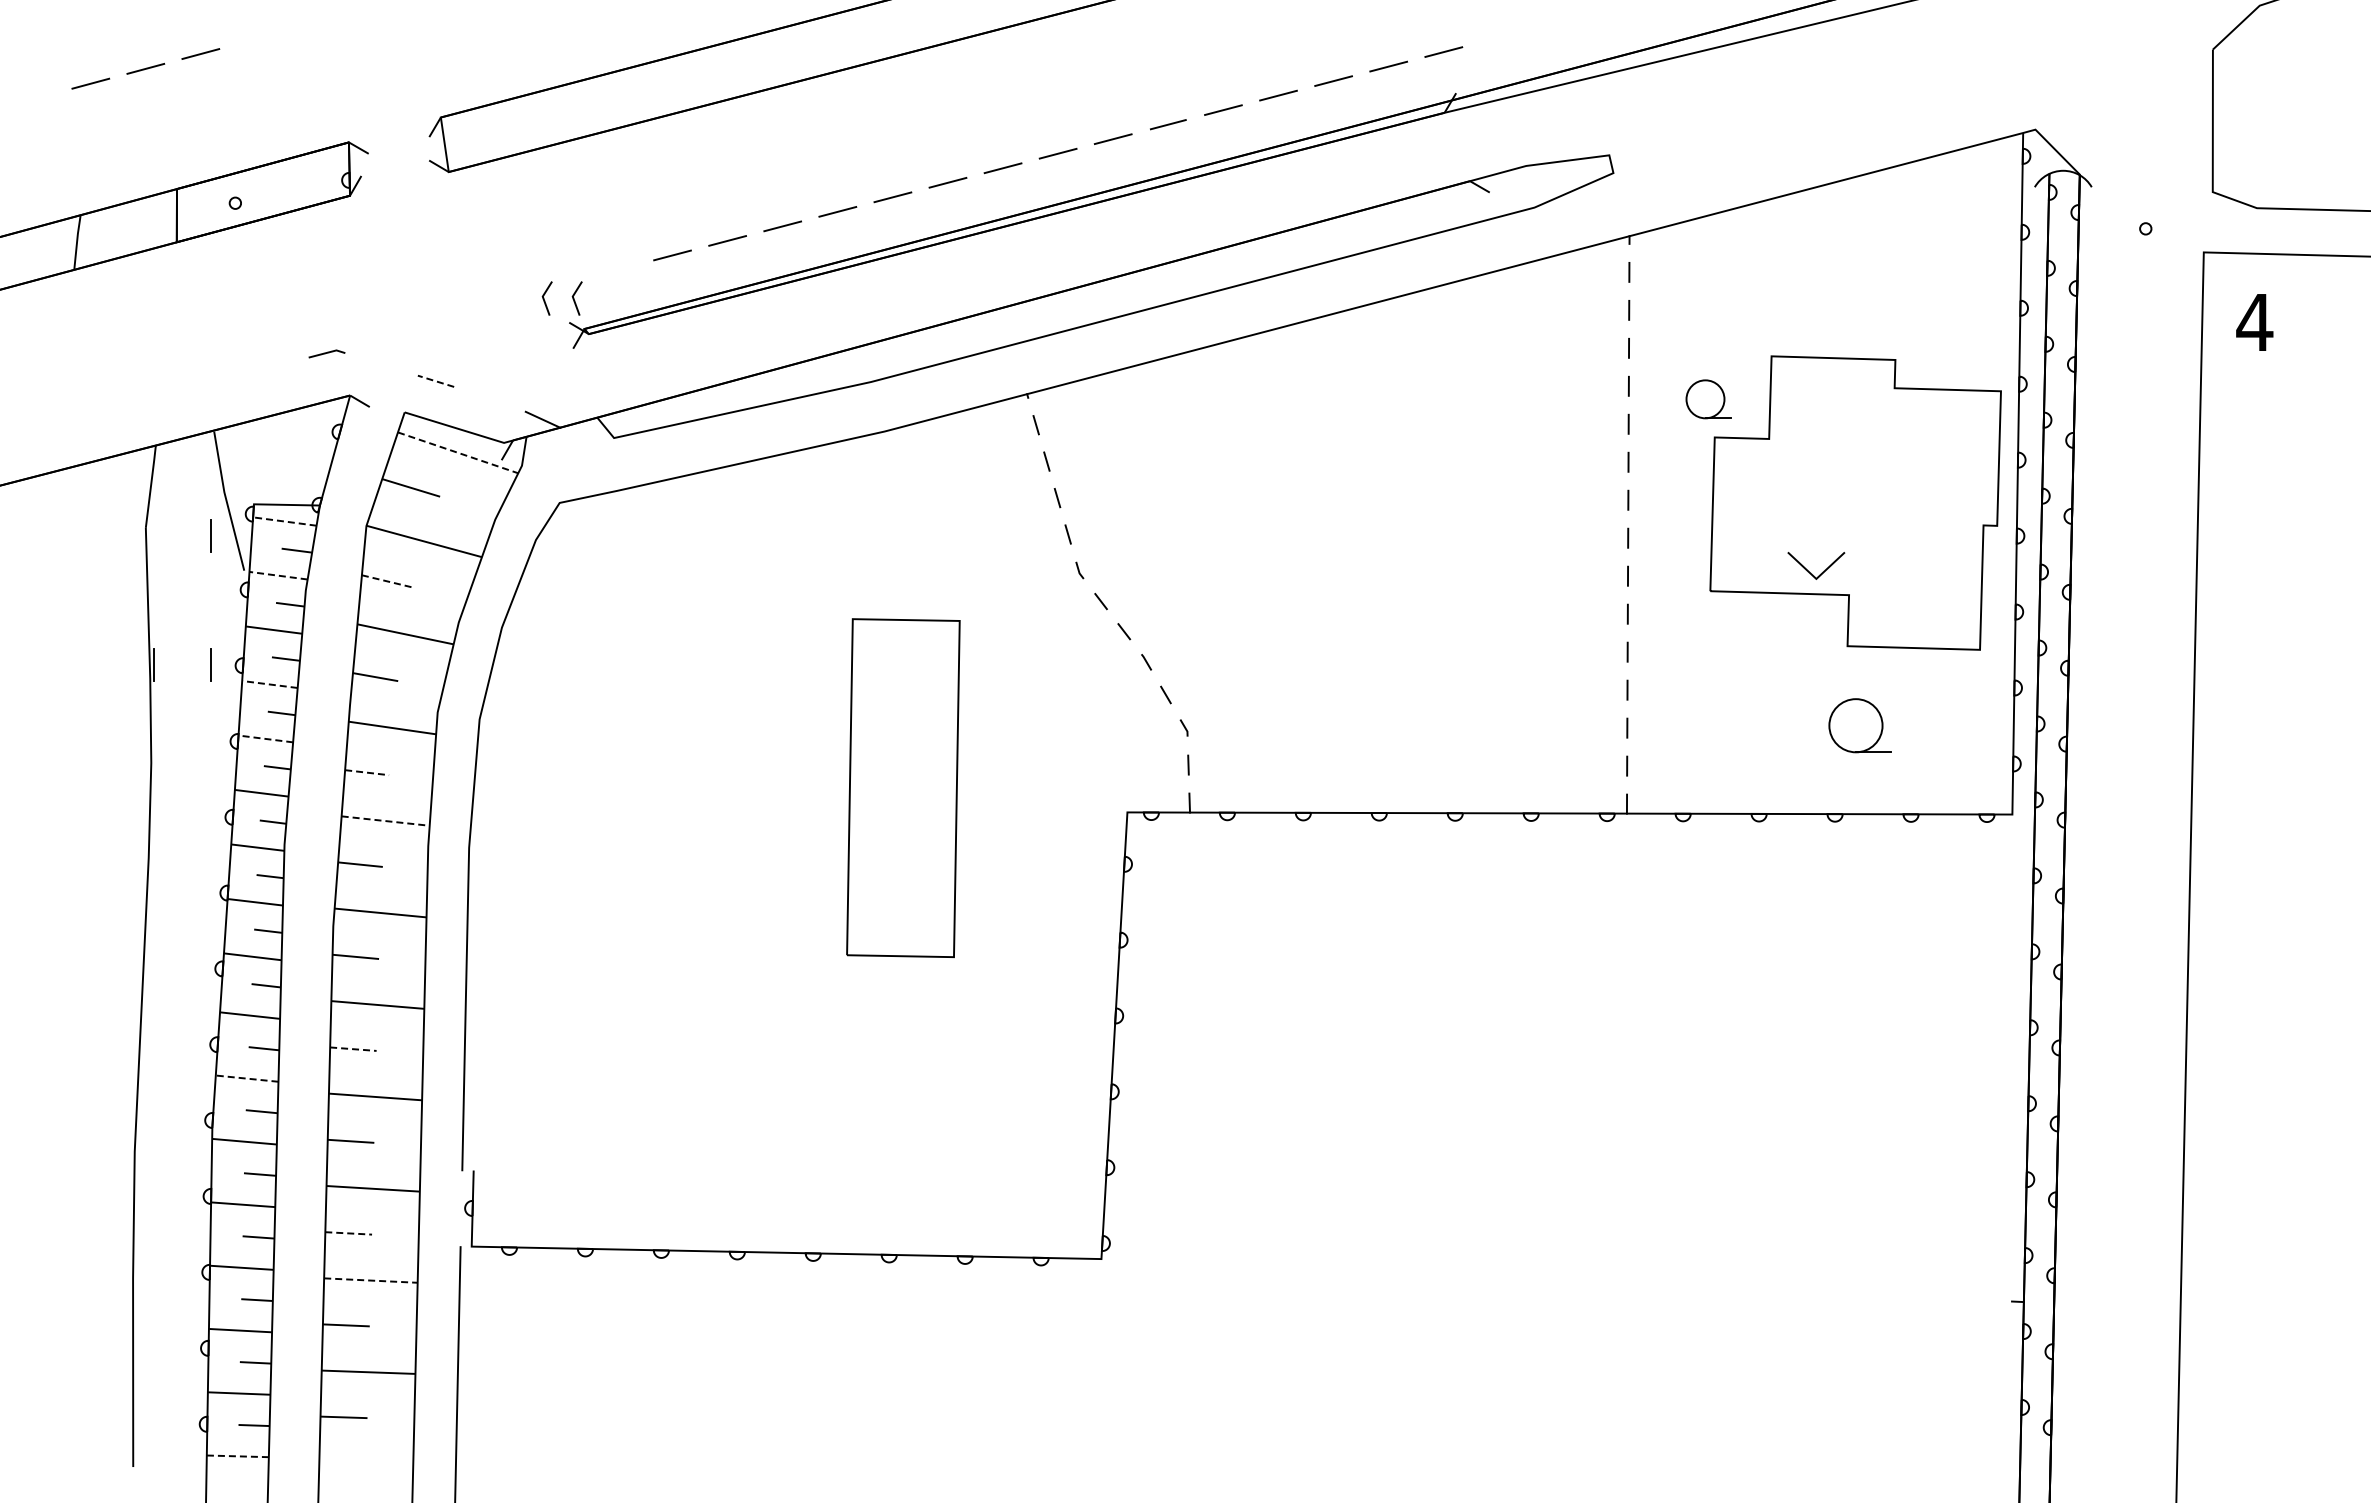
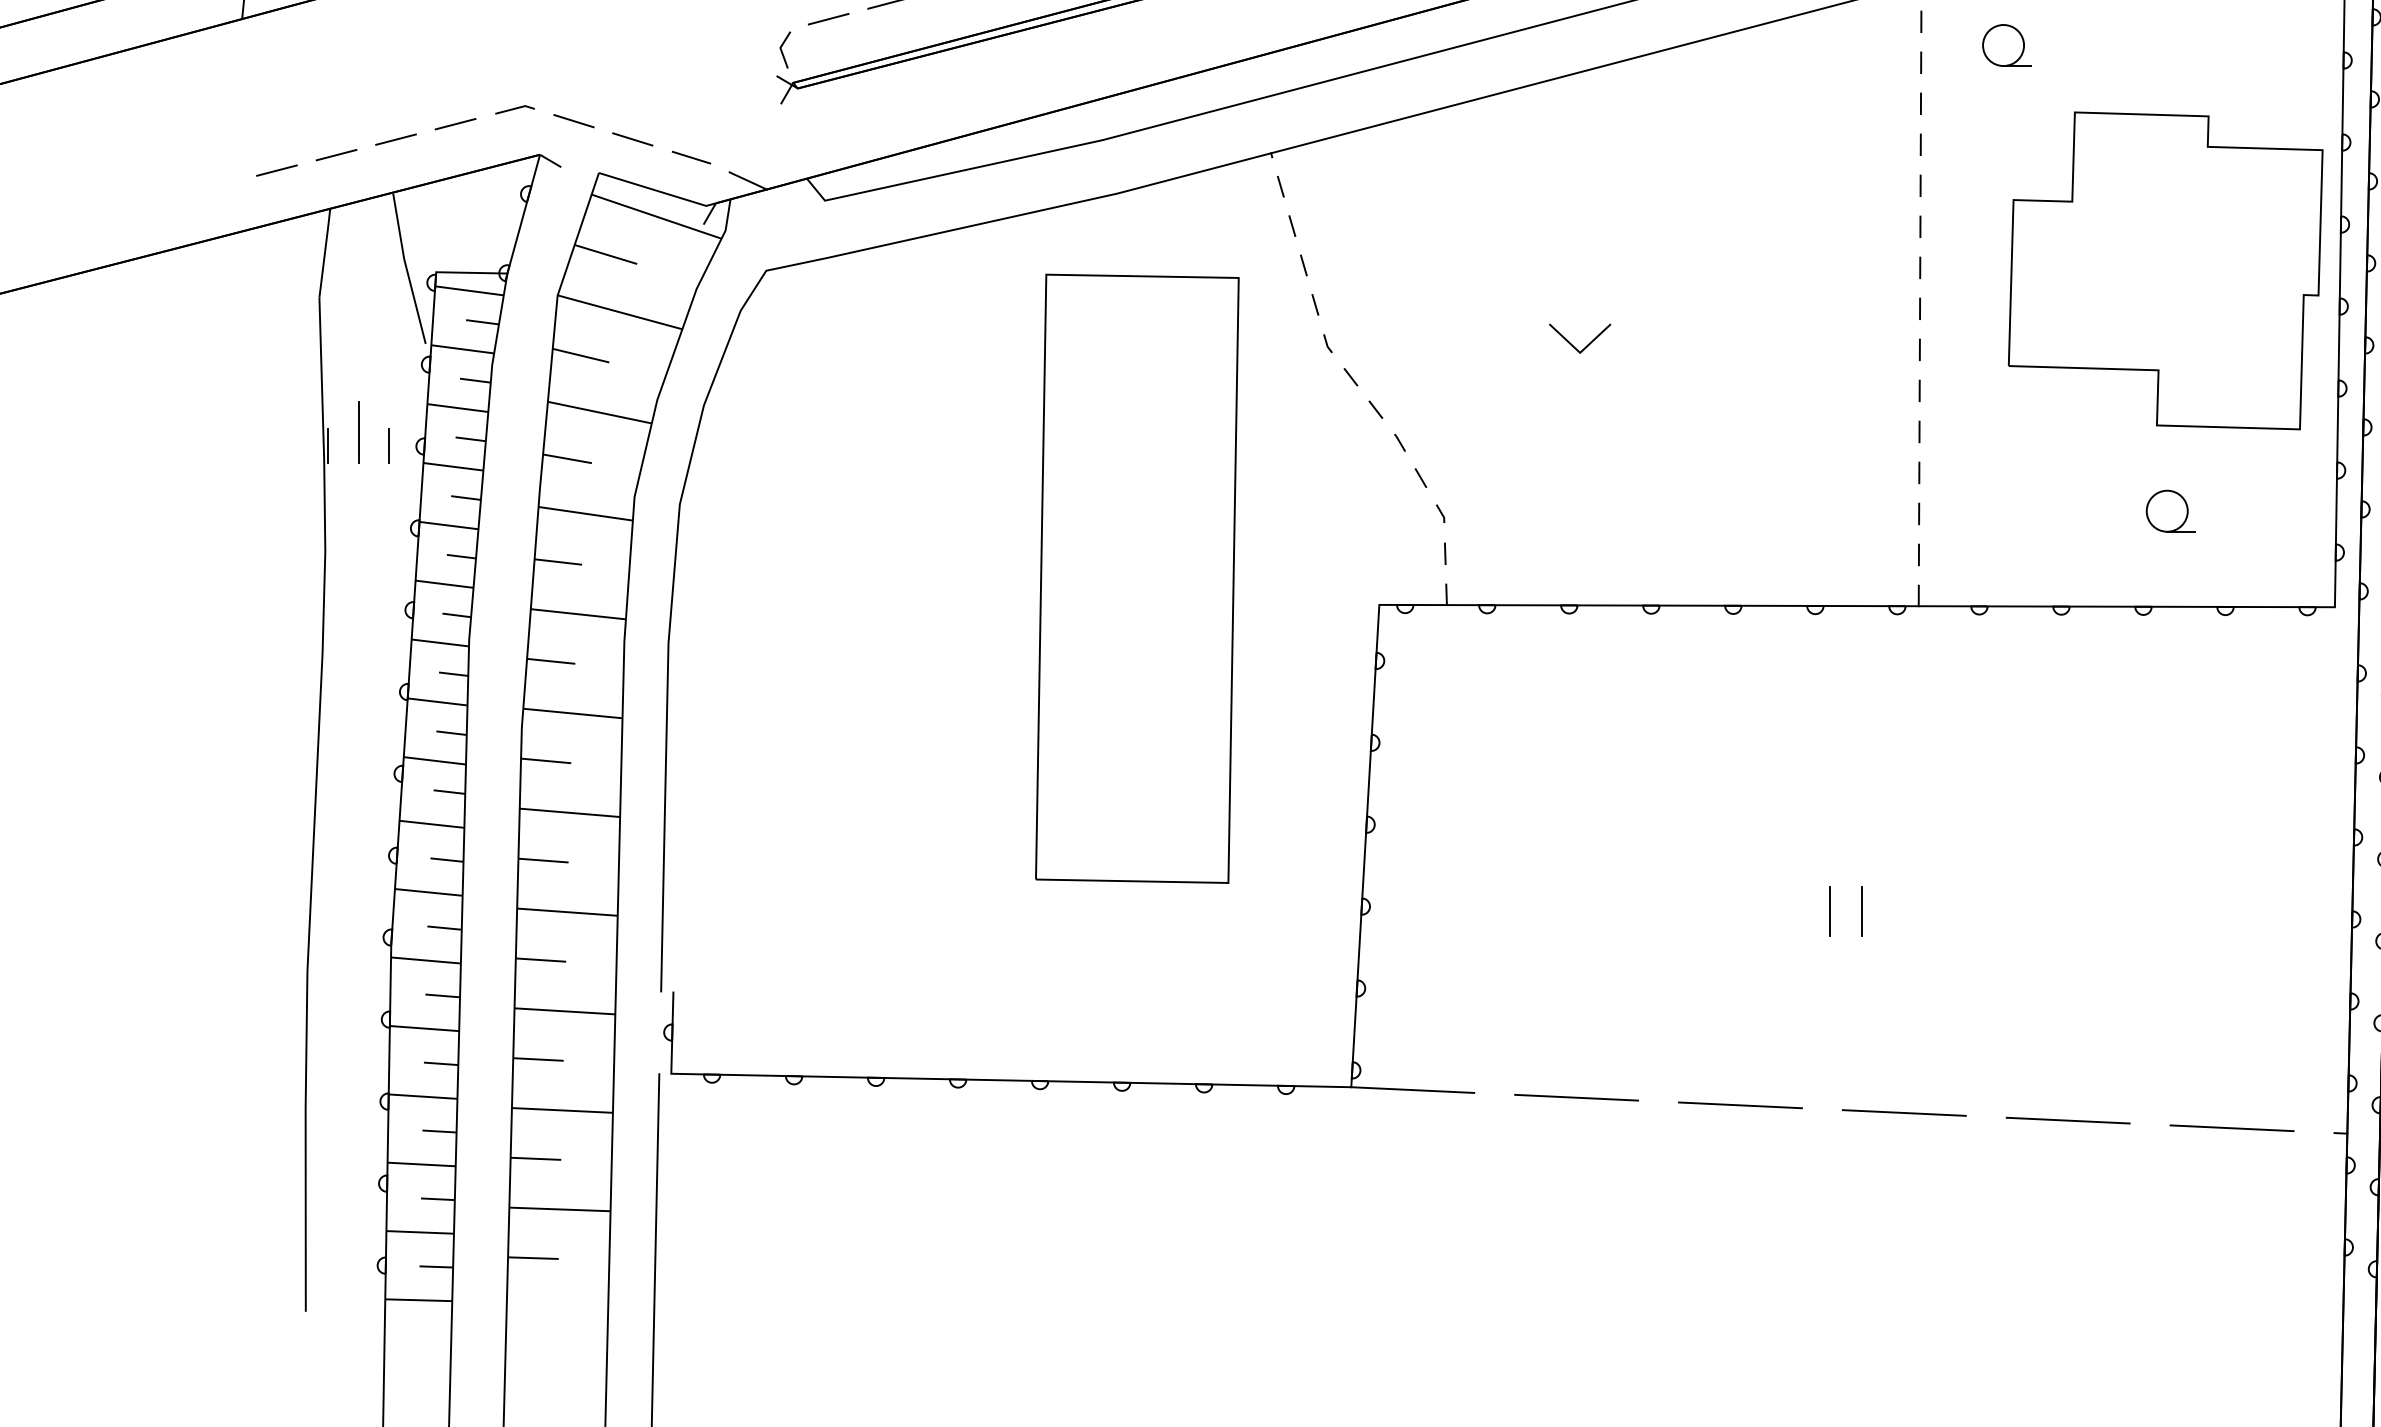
line: (617, 269) -> (828, 18), added
line: (544, 298) -> (749, 49), removed
line: (381, 364) -> (573, 121), added
line: (271, 366) -> (455, 123), added
line: (216, 381) -> (395, 139), added
line: (436, 381) -> (633, 139), dashed -> solid
line: (161, 395) -> (336, 154), added
line: (490, 397) -> (691, 156), added
part: (1708, 399) -> (2006, 45), moved
line: (106, 409) -> (276, 169), added
line: (458, 452) -> (657, 216), dashed -> solid
line: (284, 521) -> (469, 290), dashed -> solid
line: (210, 535) -> (389, 305), removed
line: (1822, 571) -> (1586, 344), moved
line: (278, 575) -> (462, 349), dashed -> solid
line: (388, 581) -> (581, 355), dashed -> solid
line: (182, 652) -> (359, 432), added
line: (269, 684) -> (452, 466), dashed -> solid
part: (1859, 725) -> (2169, 511), size x0.71
line: (265, 738) -> (448, 525), dashed -> solid
line: (367, 772) -> (558, 561), dashed -> solid
part: (903, 787) -> (1137, 578), size x1.67
line: (386, 821) -> (579, 614), dashed -> solid
line: (353, 1049) -> (543, 860), dashed -> solid
line: (246, 1078) -> (428, 892), dashed -> solid
line: (1544, 1096) -> (1829, 911), added
line: (1574, 1096) -> (1862, 911), added
line: (349, 1233) -> (539, 1059), dashed -> solid
line: (1158, 1261) -> (1412, 1089), added
line: (1310, 1268) -> (1577, 1097), added
line: (1461, 1275) -> (1740, 1104), added
line: (370, 1280) -> (562, 1110), dashed -> solid
line: (1613, 1282) -> (1904, 1112), added
line: (1765, 1289) -> (2068, 1120), added
line: (1917, 1296) -> (2232, 1127), added
line: (237, 1456) -> (418, 1300), dashed -> solid

